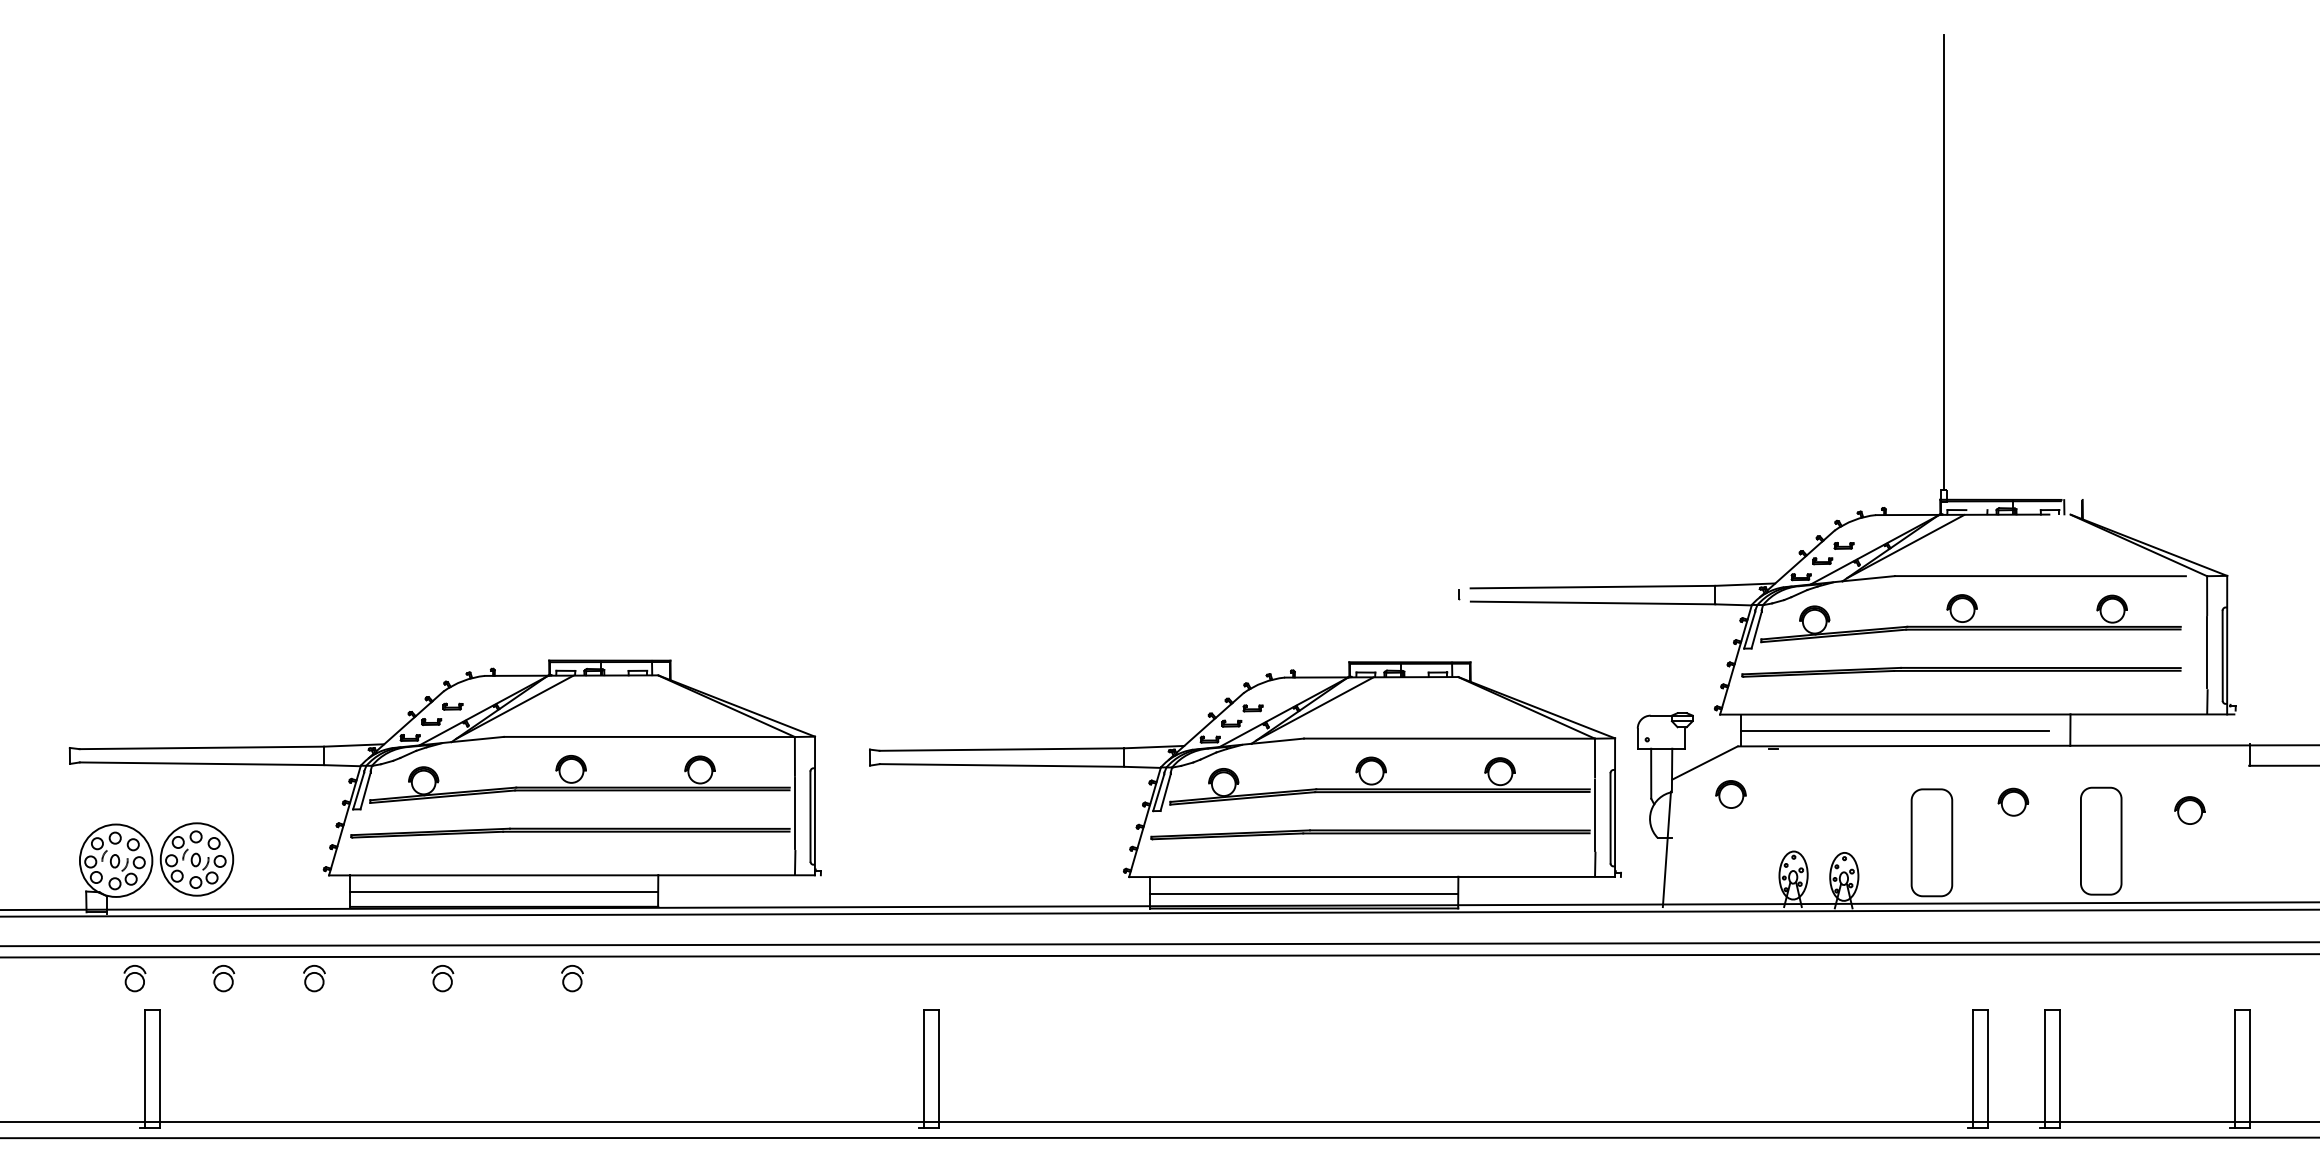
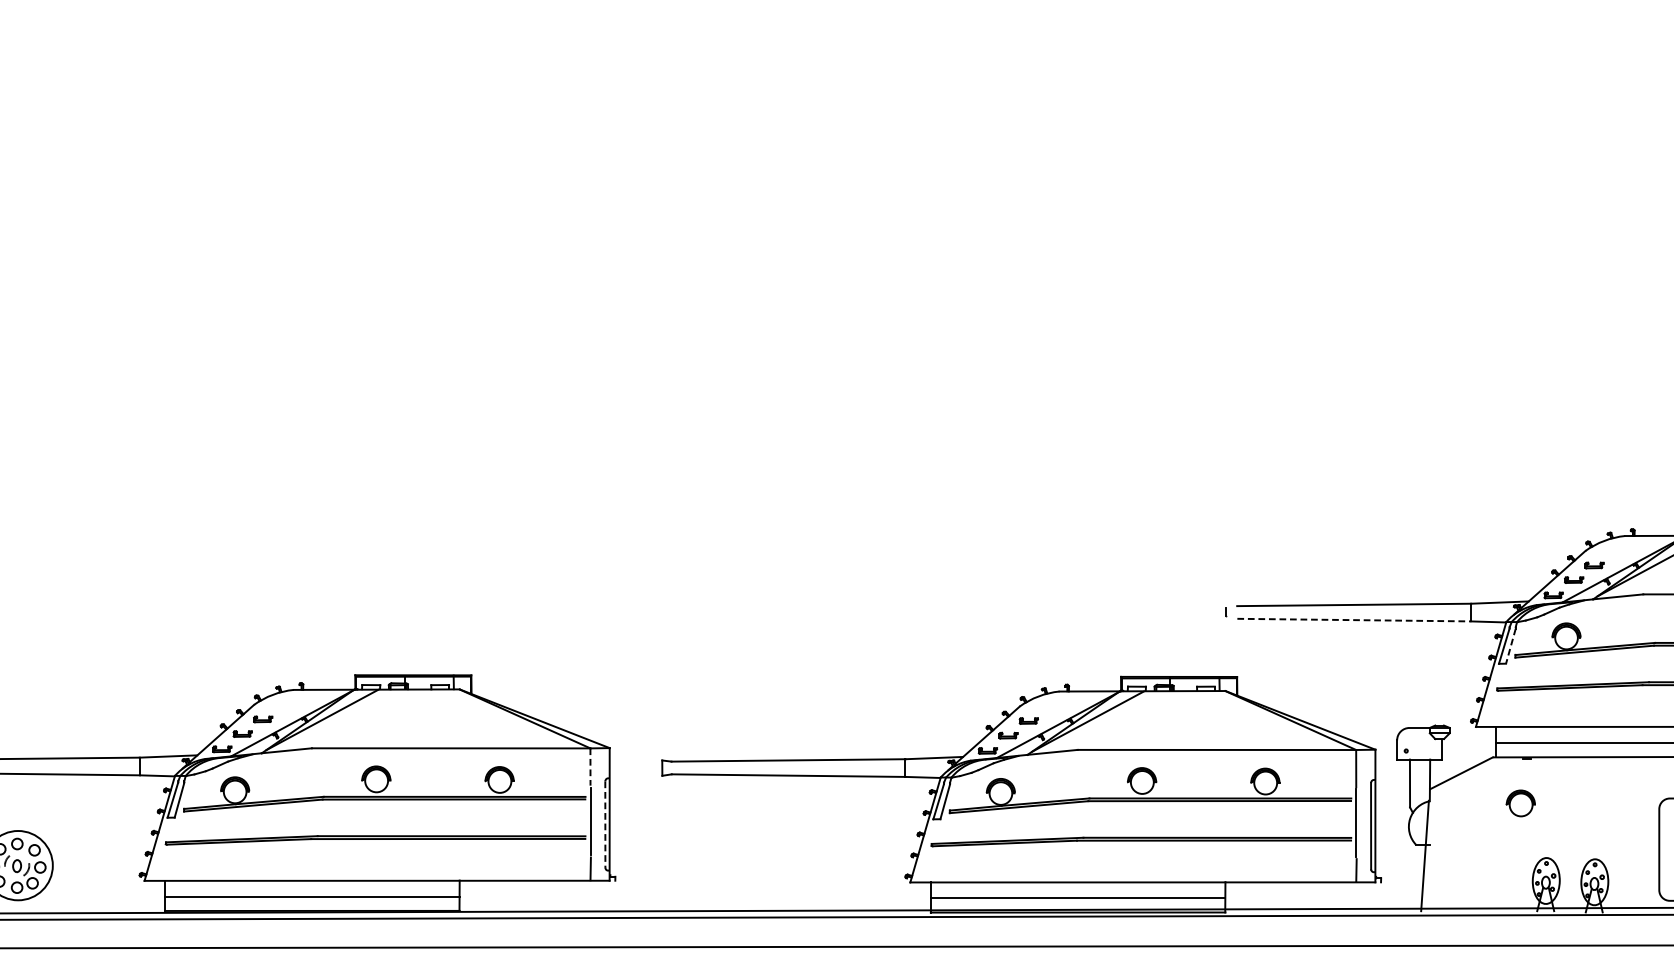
line: (1593, 602) -> (1354, 619), solid -> dashed
line: (1756, 630) -> (1510, 646), solid -> dashed
line: (794, 756) -> (590, 767), solid -> dashed
part: (1730, 794) -> (1520, 803), moved
line: (810, 817) -> (605, 825), solid -> dashed

